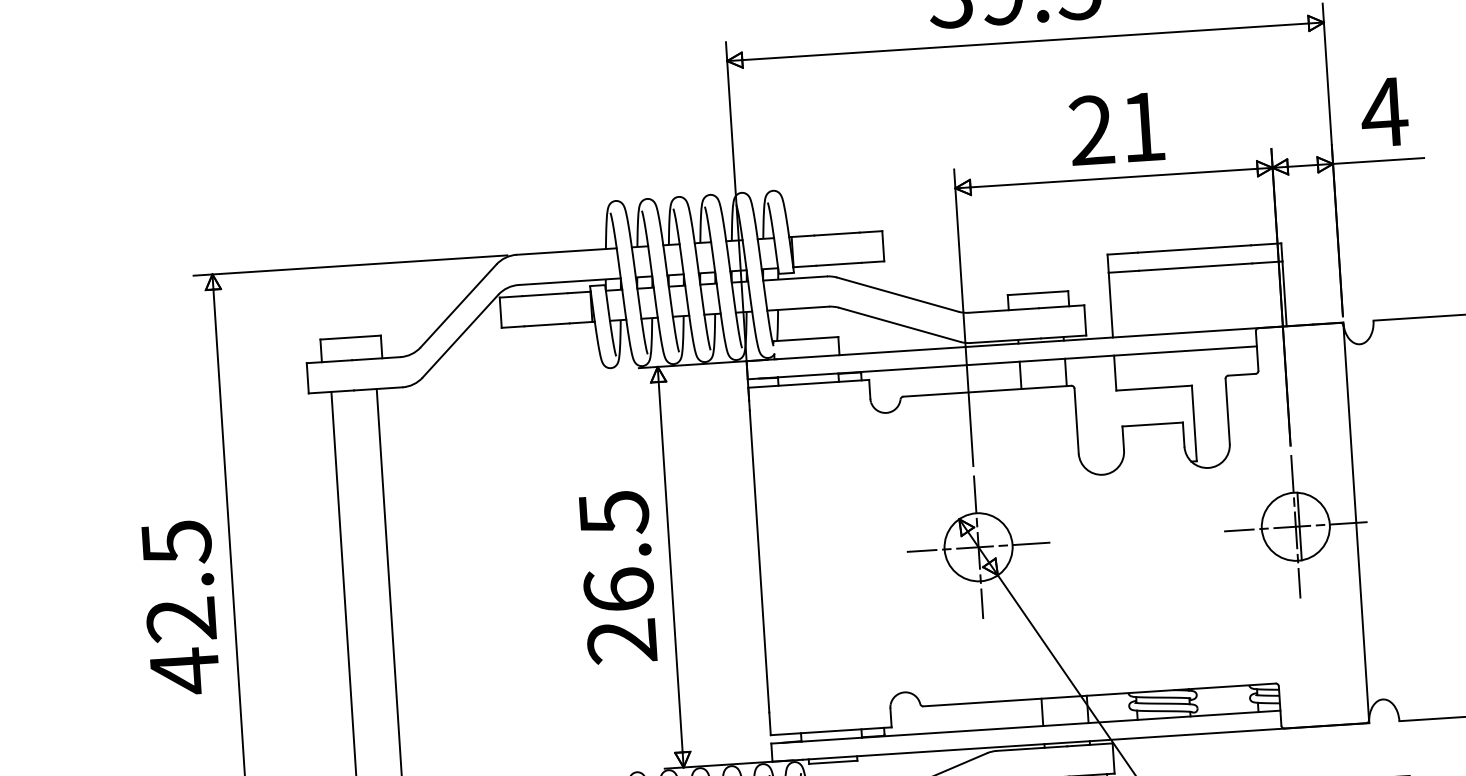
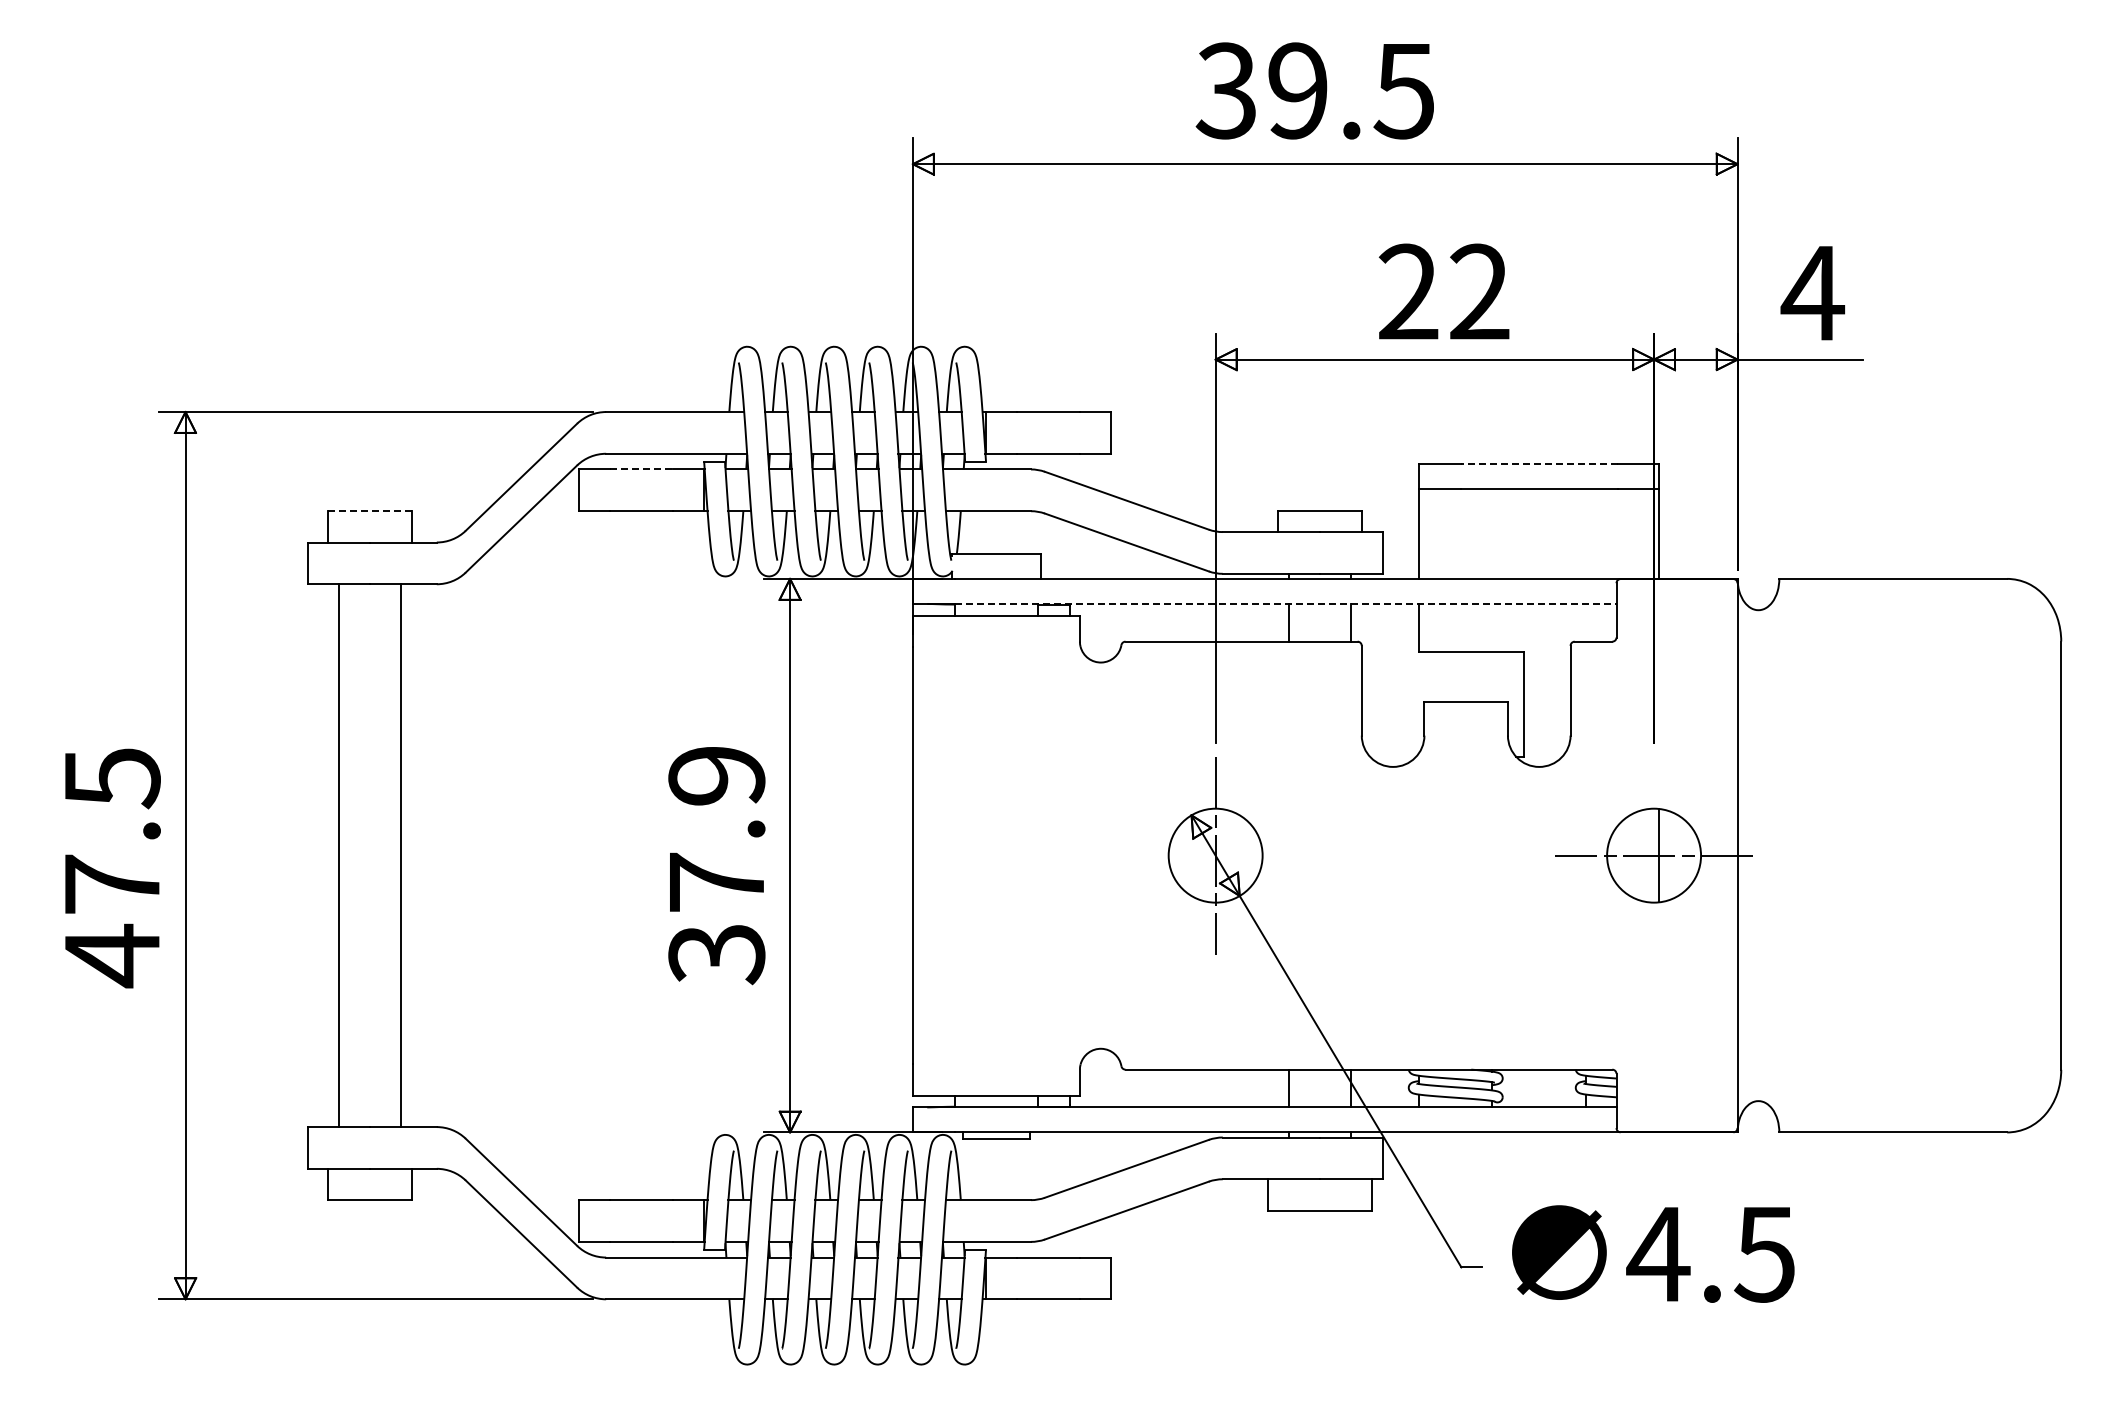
text: (1143, 126) -> (1479, 291), 21 -> 22
line: (1193, 249) -> (1538, 464), solid -> dashed
line: (545, 294) -> (642, 469), solid -> dashed
line: (350, 337) -> (370, 511), solid -> dashed
line: (1017, 361) -> (1285, 603), solid -> dashed
line: (1296, 526) -> (1654, 855), removed
line: (978, 547) -> (1215, 855), removed
text: (617, 577) -> (716, 865), 26.5 -> 37.9
text: (180, 619) -> (111, 884), 42.5 -> 47.5

